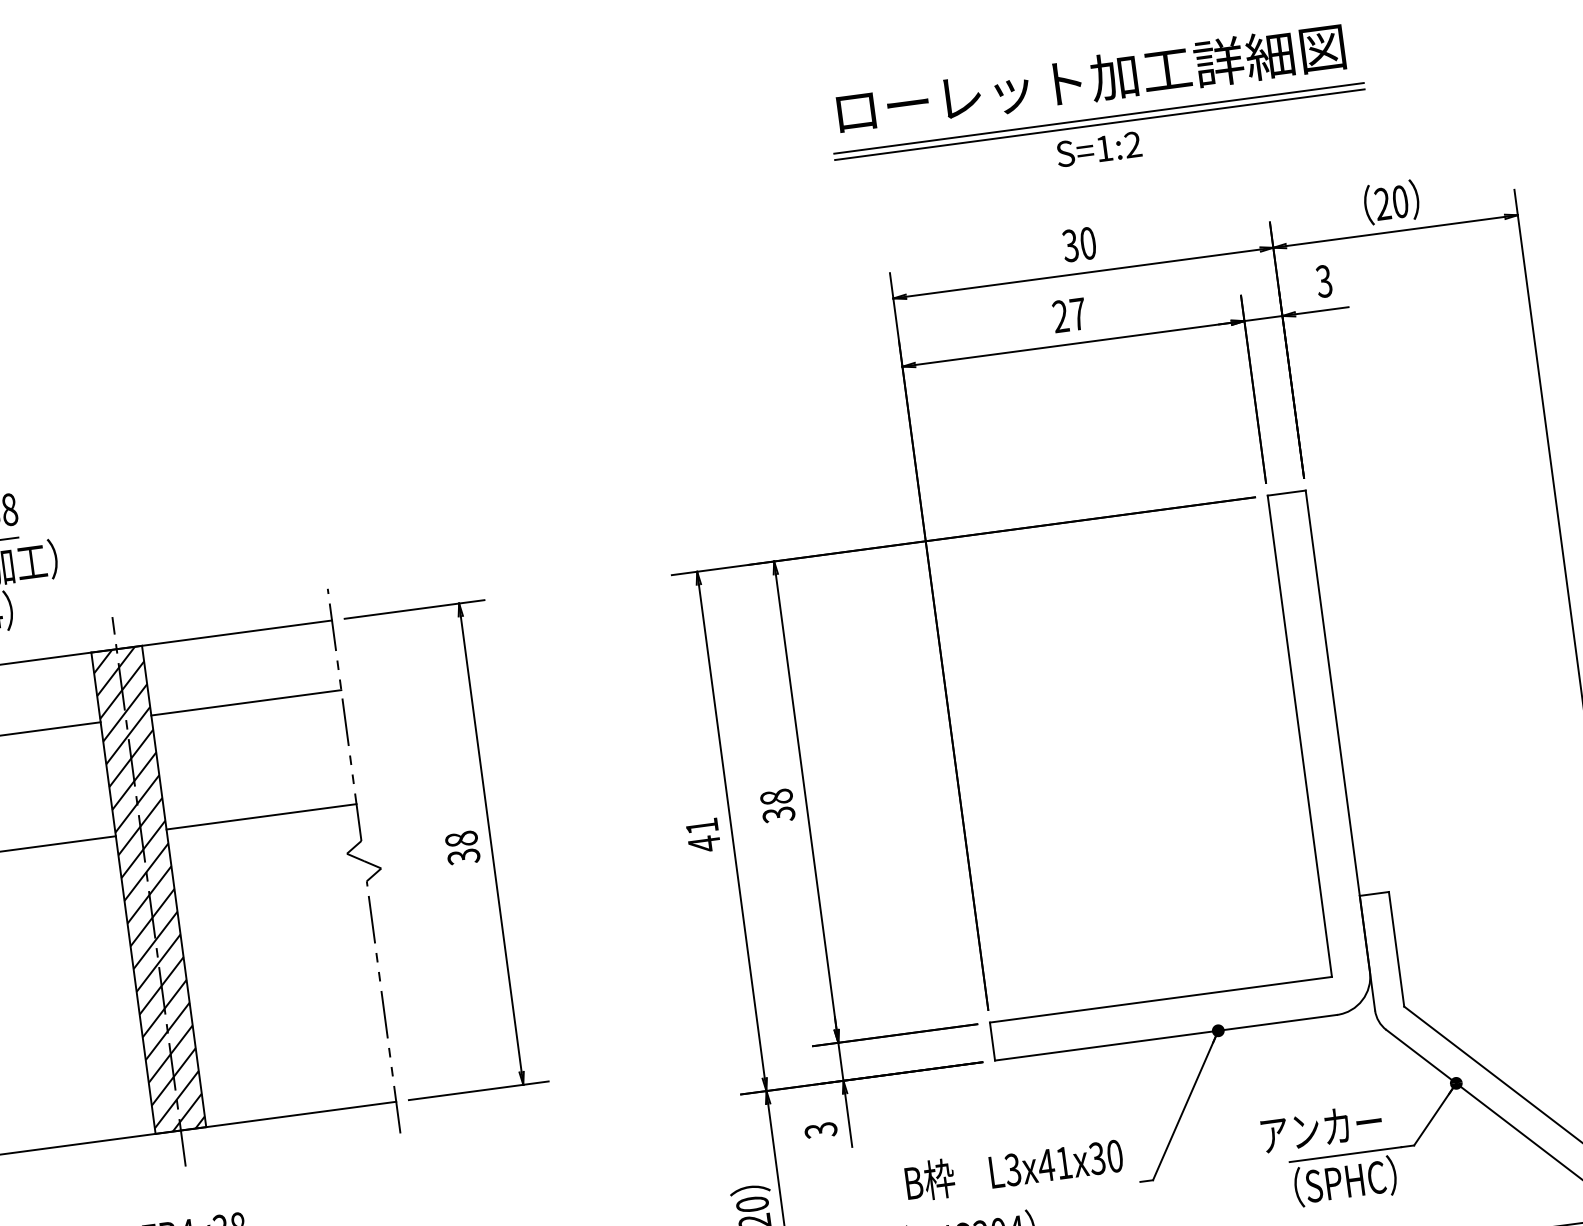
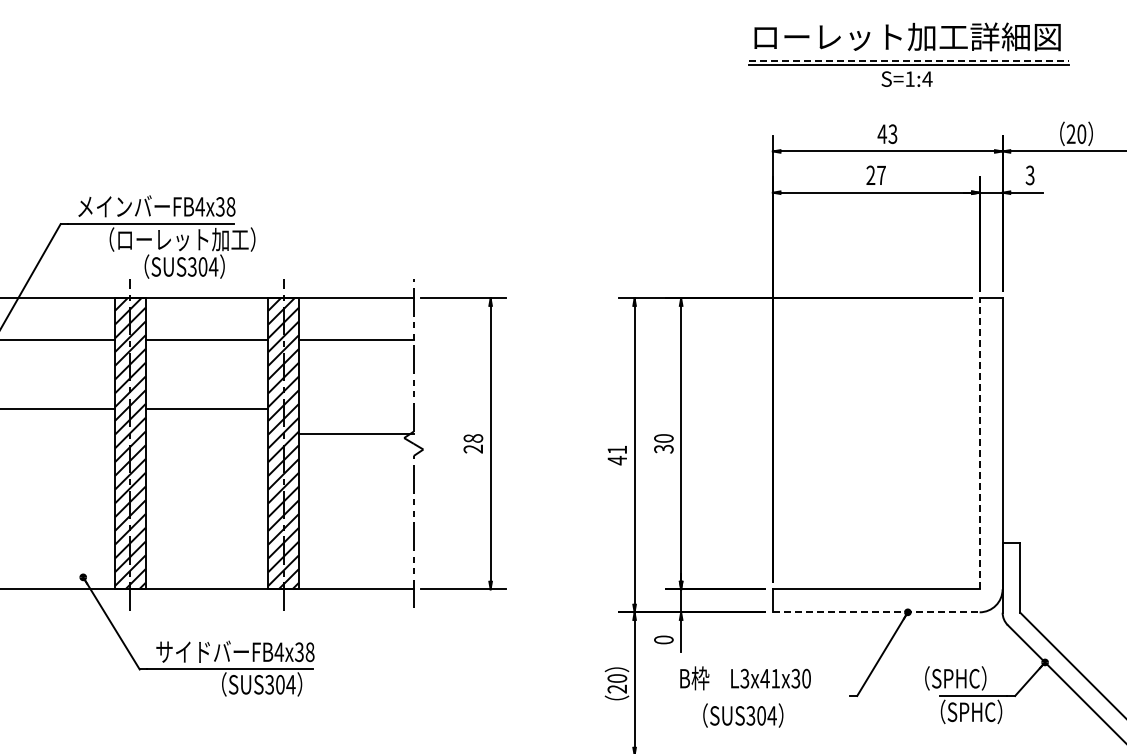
line: (1099, 117) -> (909, 60), solid -> dashed
text: (1133, 143) -> (927, 78), S=1:2 -> S=1:4
text: (1079, 245) -> (887, 134), 30 -> 43
line: (1299, 735) -> (979, 443), solid -> dashed
text: (775, 797) -> (663, 438), 38 -> 30
line: (260, 817) -> (355, 434), moved
text: (463, 855) -> (473, 448), 38 -> 28
line: (1166, 1037) -> (876, 612), solid -> dashed
text: (1321, 1128) -> (961, 678), アンカー -> （SPHC）
text: (820, 1129) -> (663, 639), 3 -> 0
text: (1014, 1169) -> (745, 678), moved

